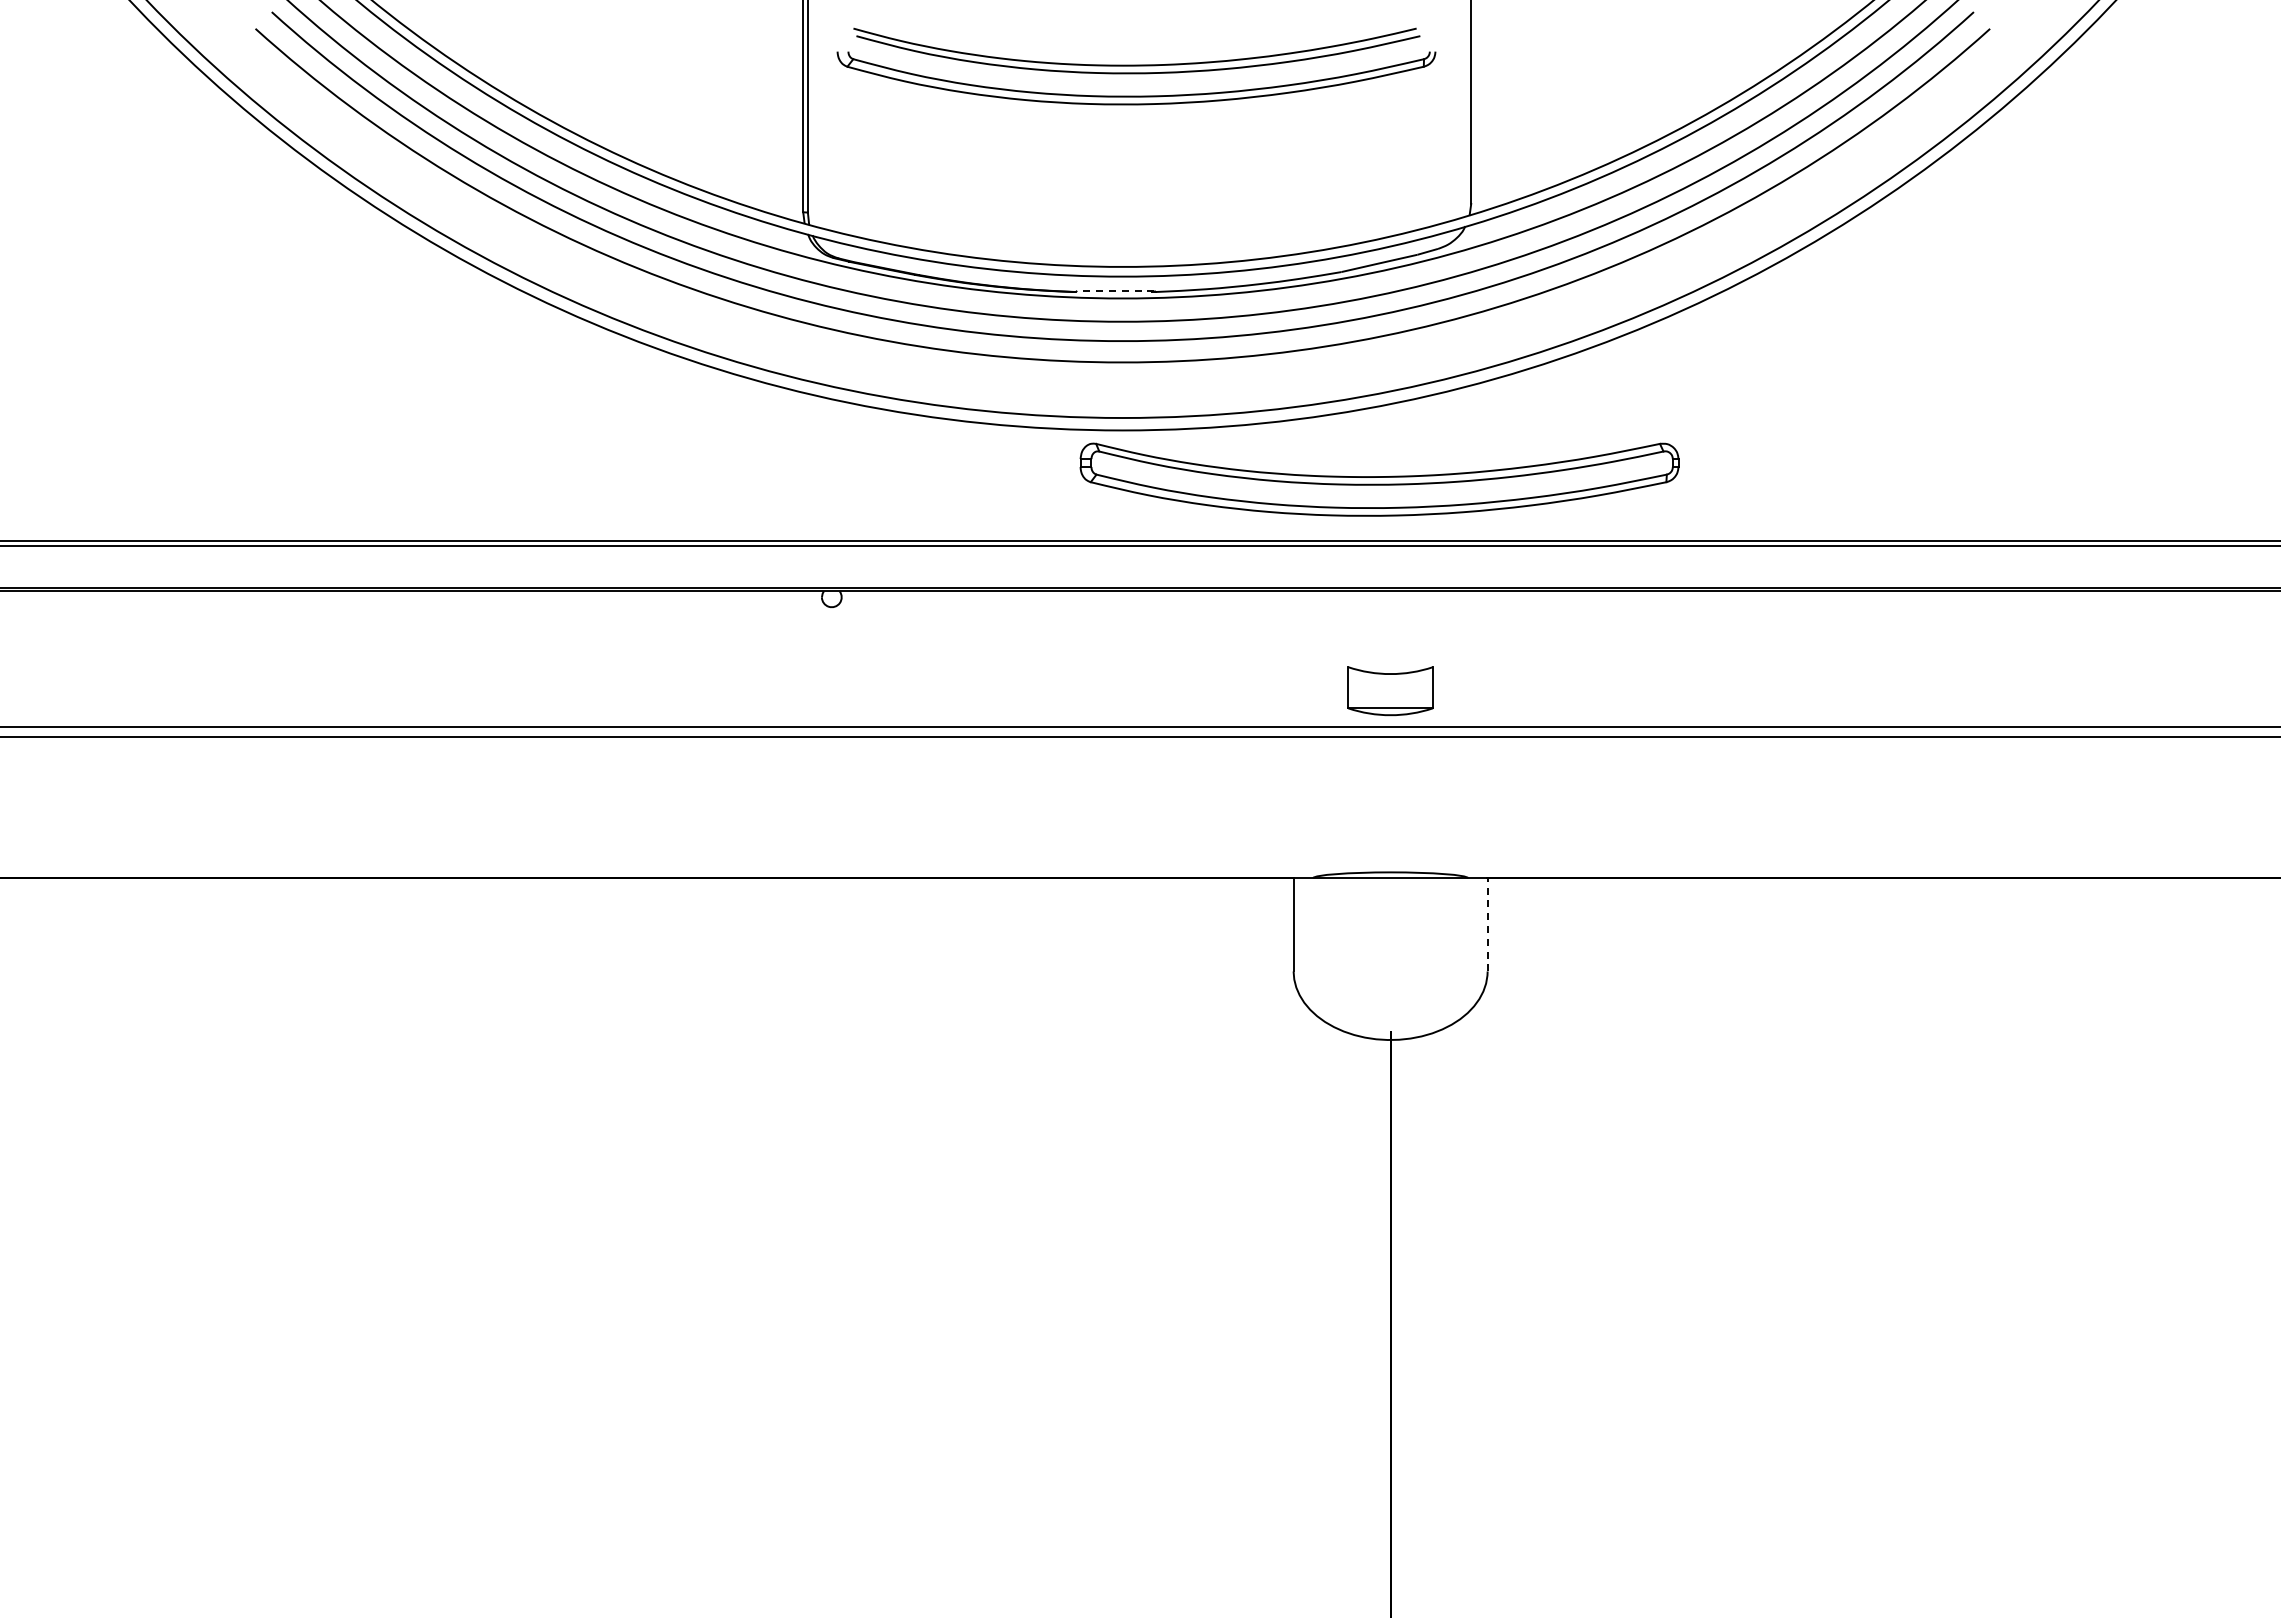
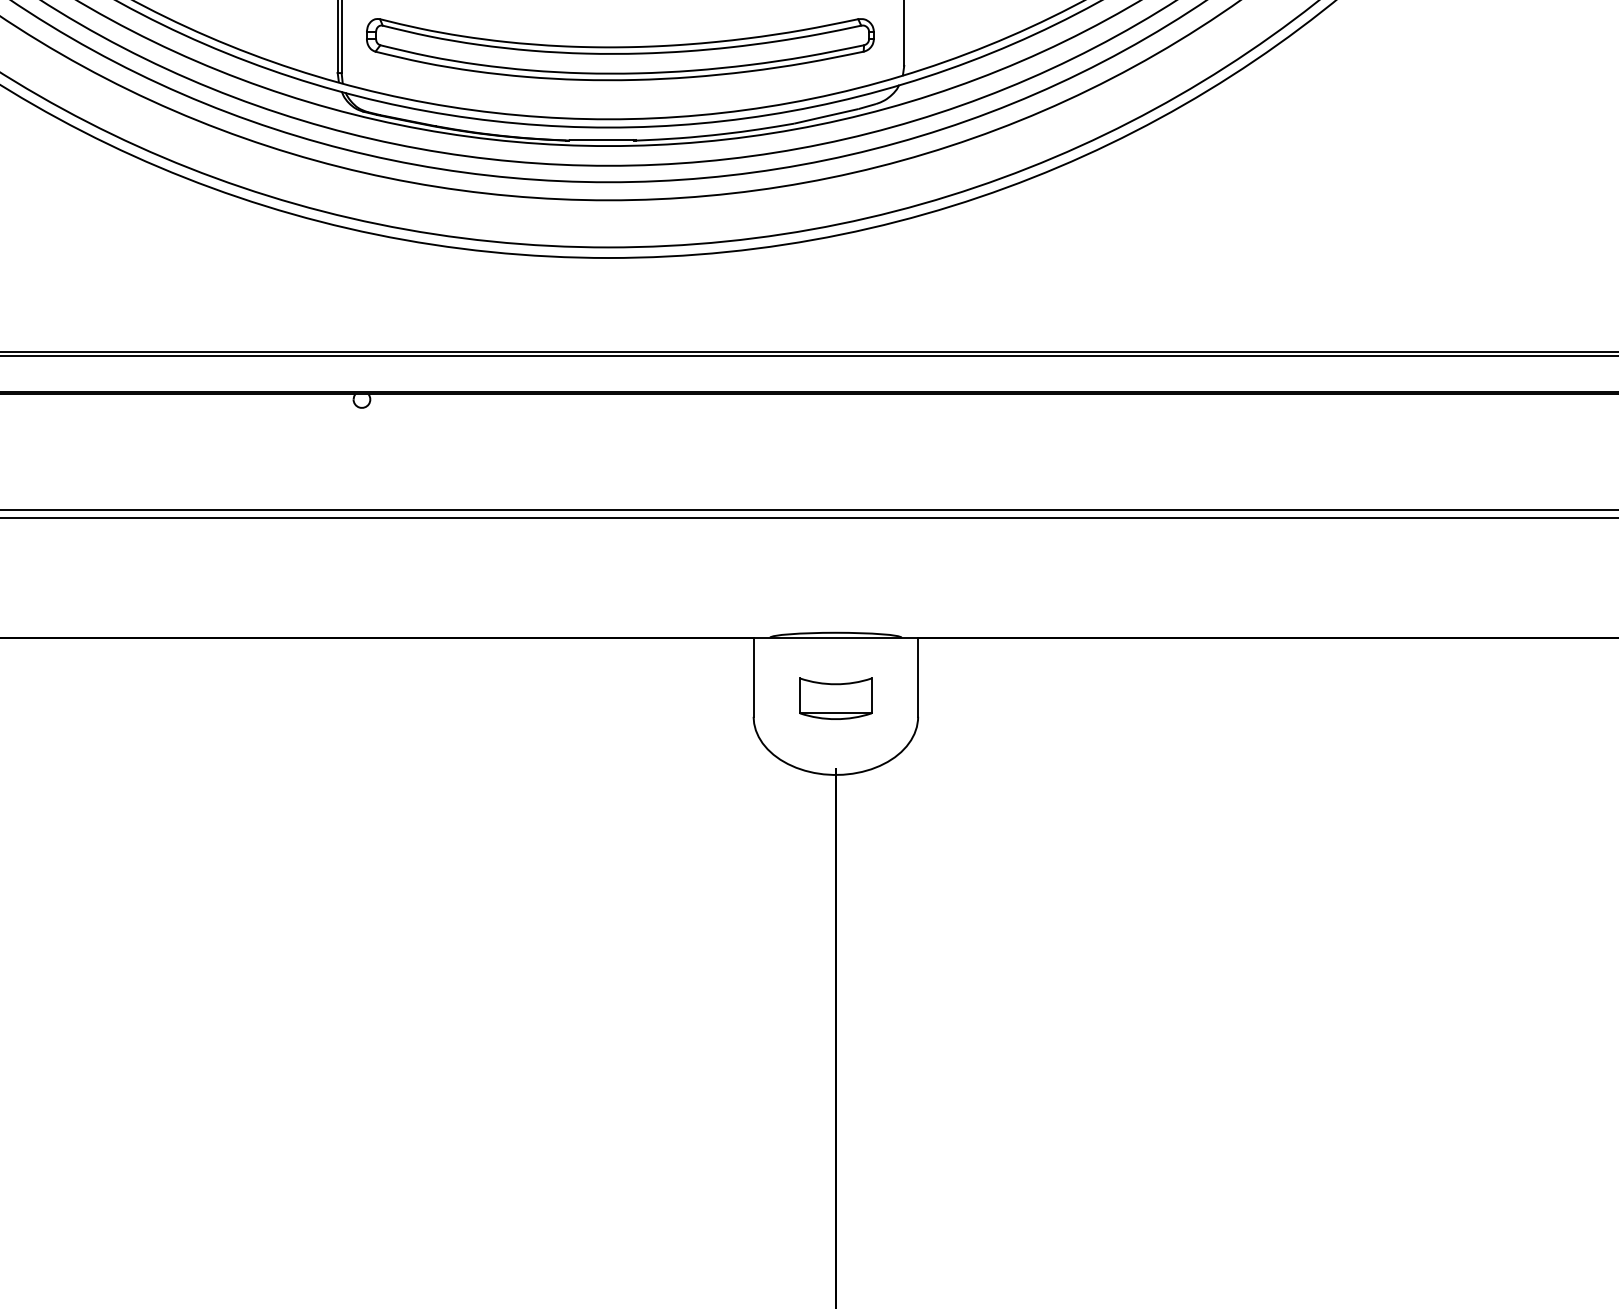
line: (1115, 290) -> (602, 139), dashed -> solid
part: (1379, 479) -> (620, 49), moved
part: (1390, 691) -> (835, 699), moved
line: (1487, 924) -> (918, 677), dashed -> solid

